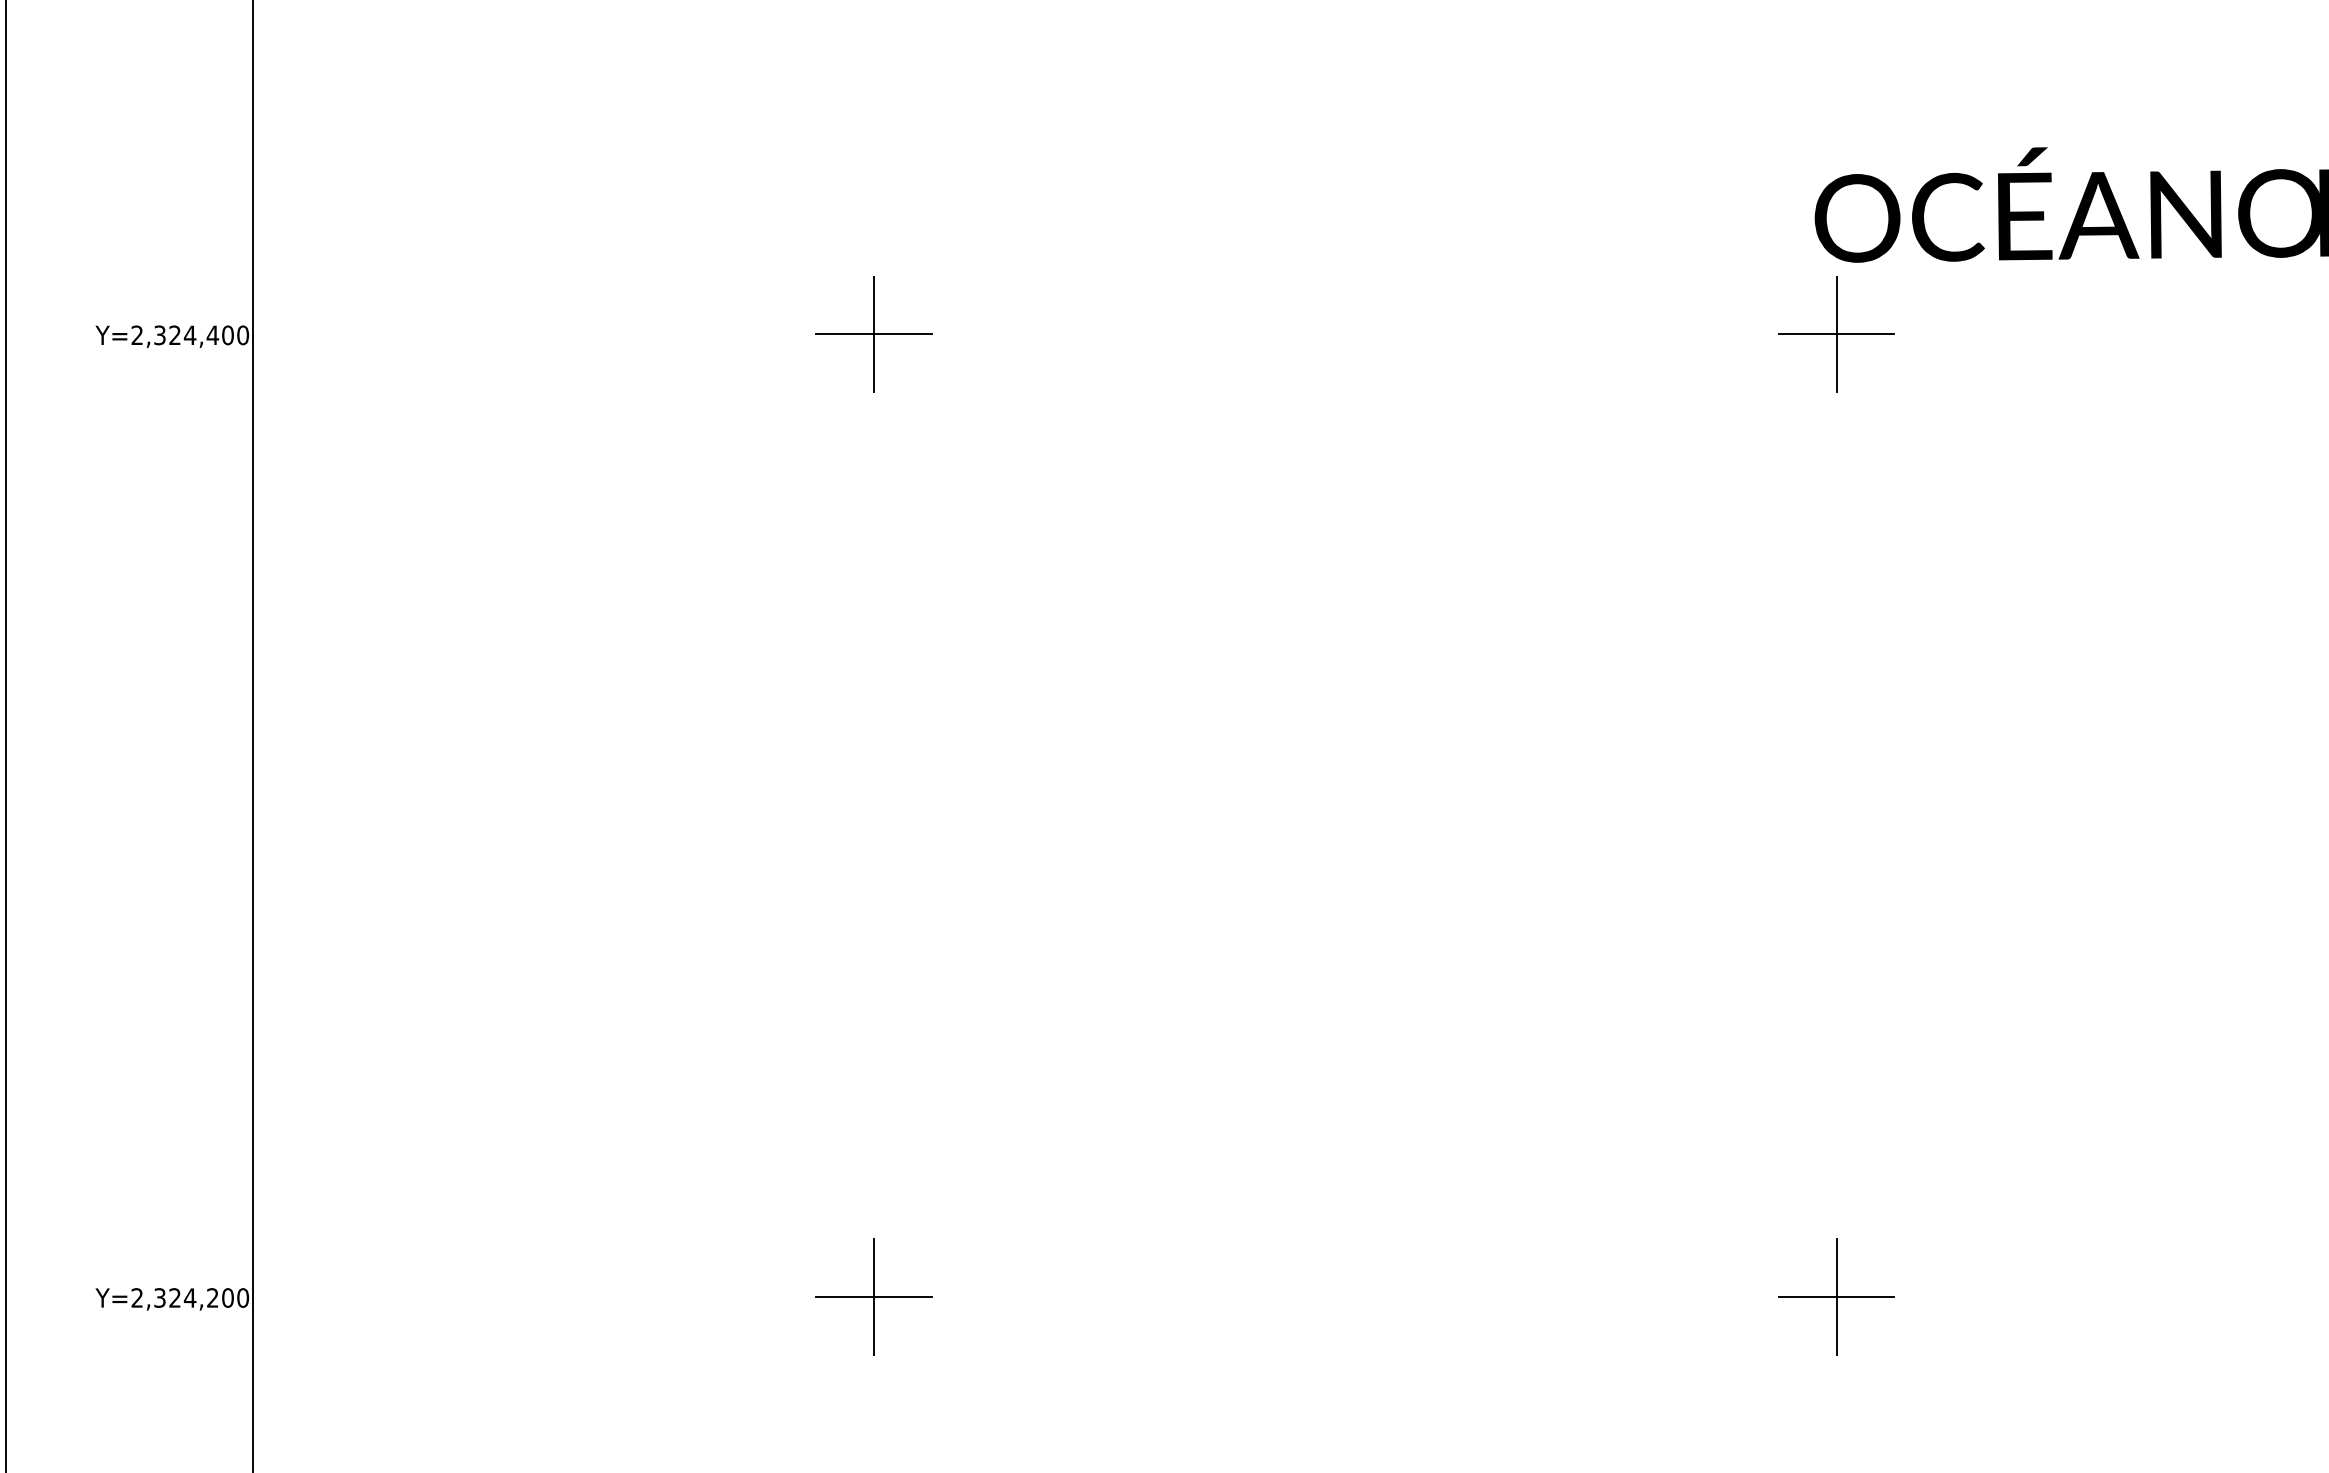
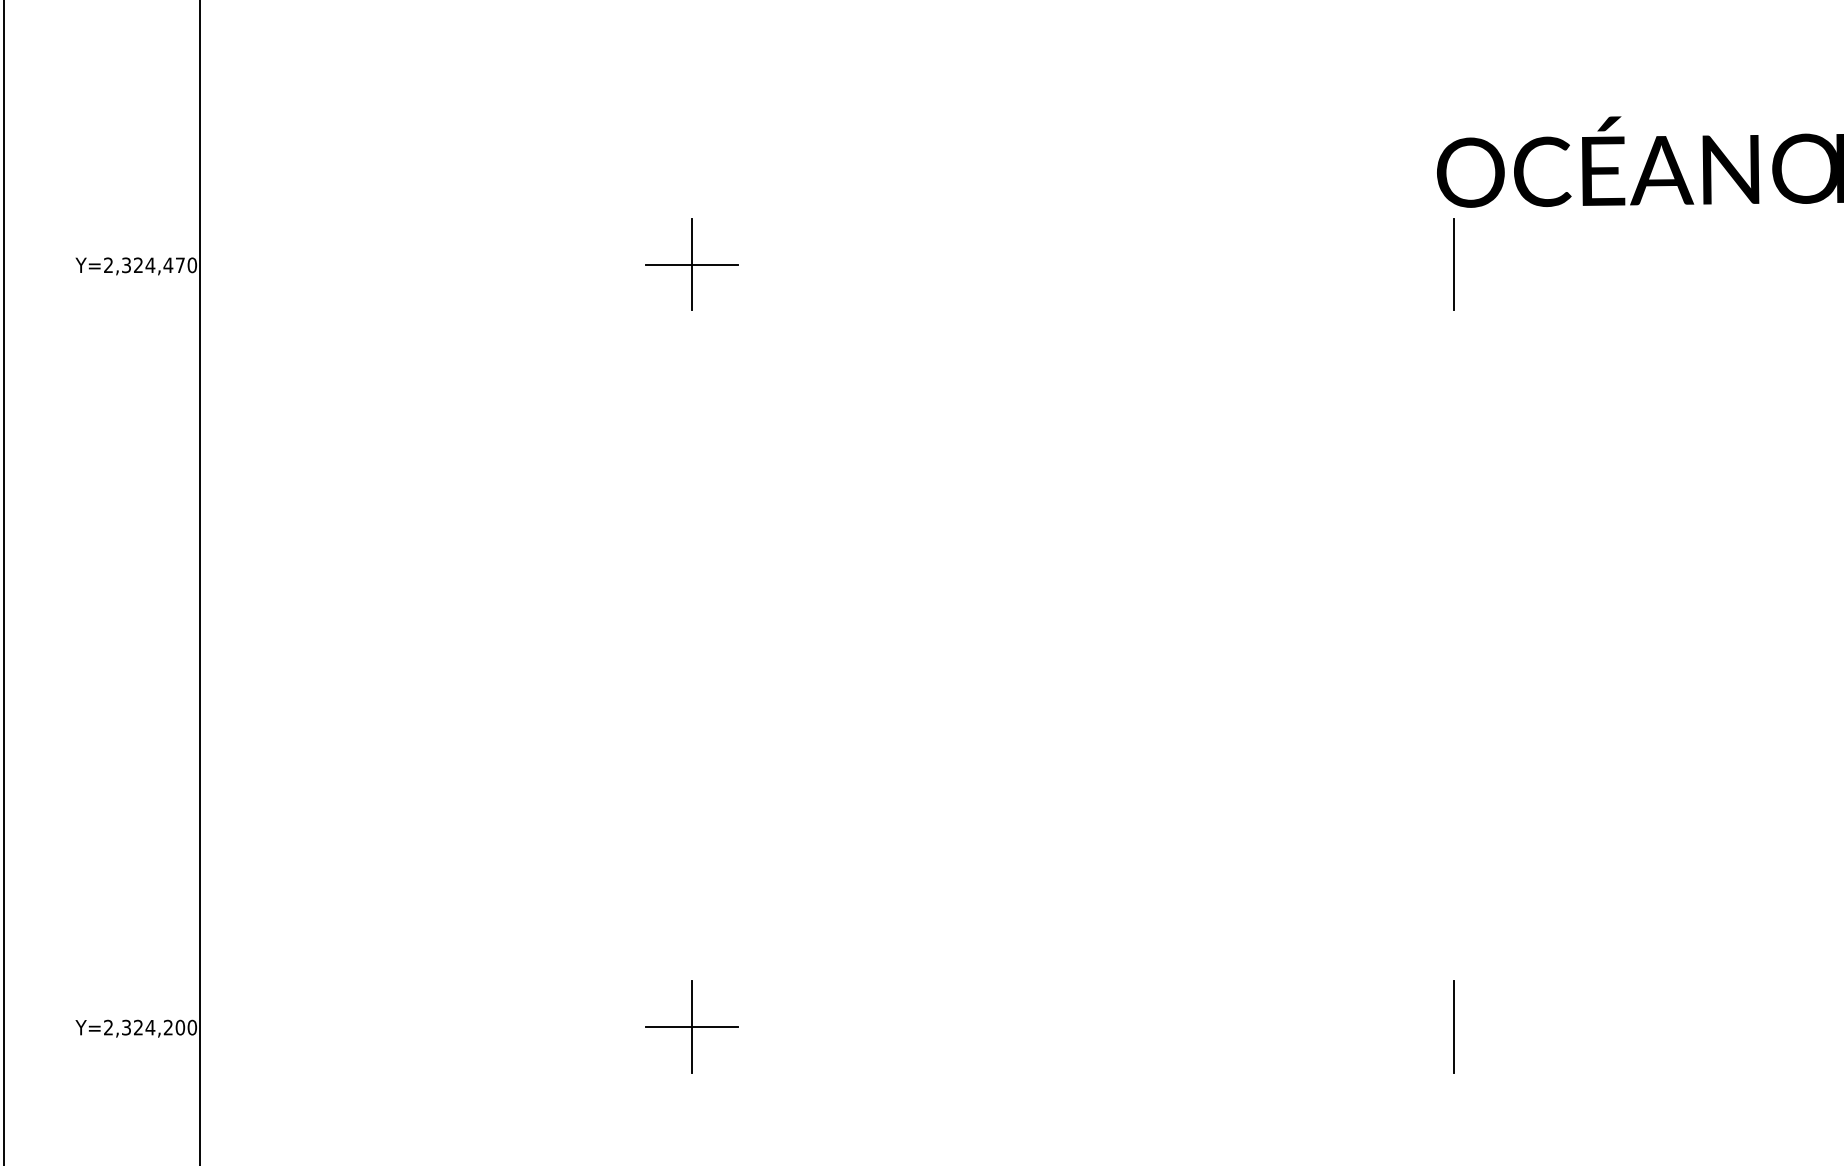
line: (1836, 334) -> (1454, 264), removed
text: (227, 335) -> (179, 265), Y=2,324,400 -> Y=2,324,470
line: (1836, 1297) -> (1454, 1027), removed

